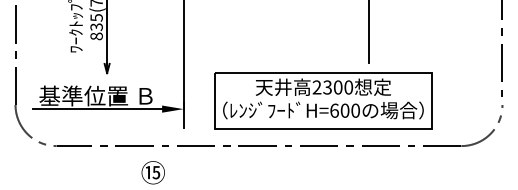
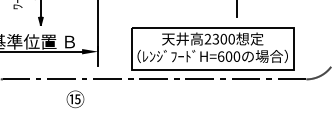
part: (323, 100) -> (212, 48), moved

